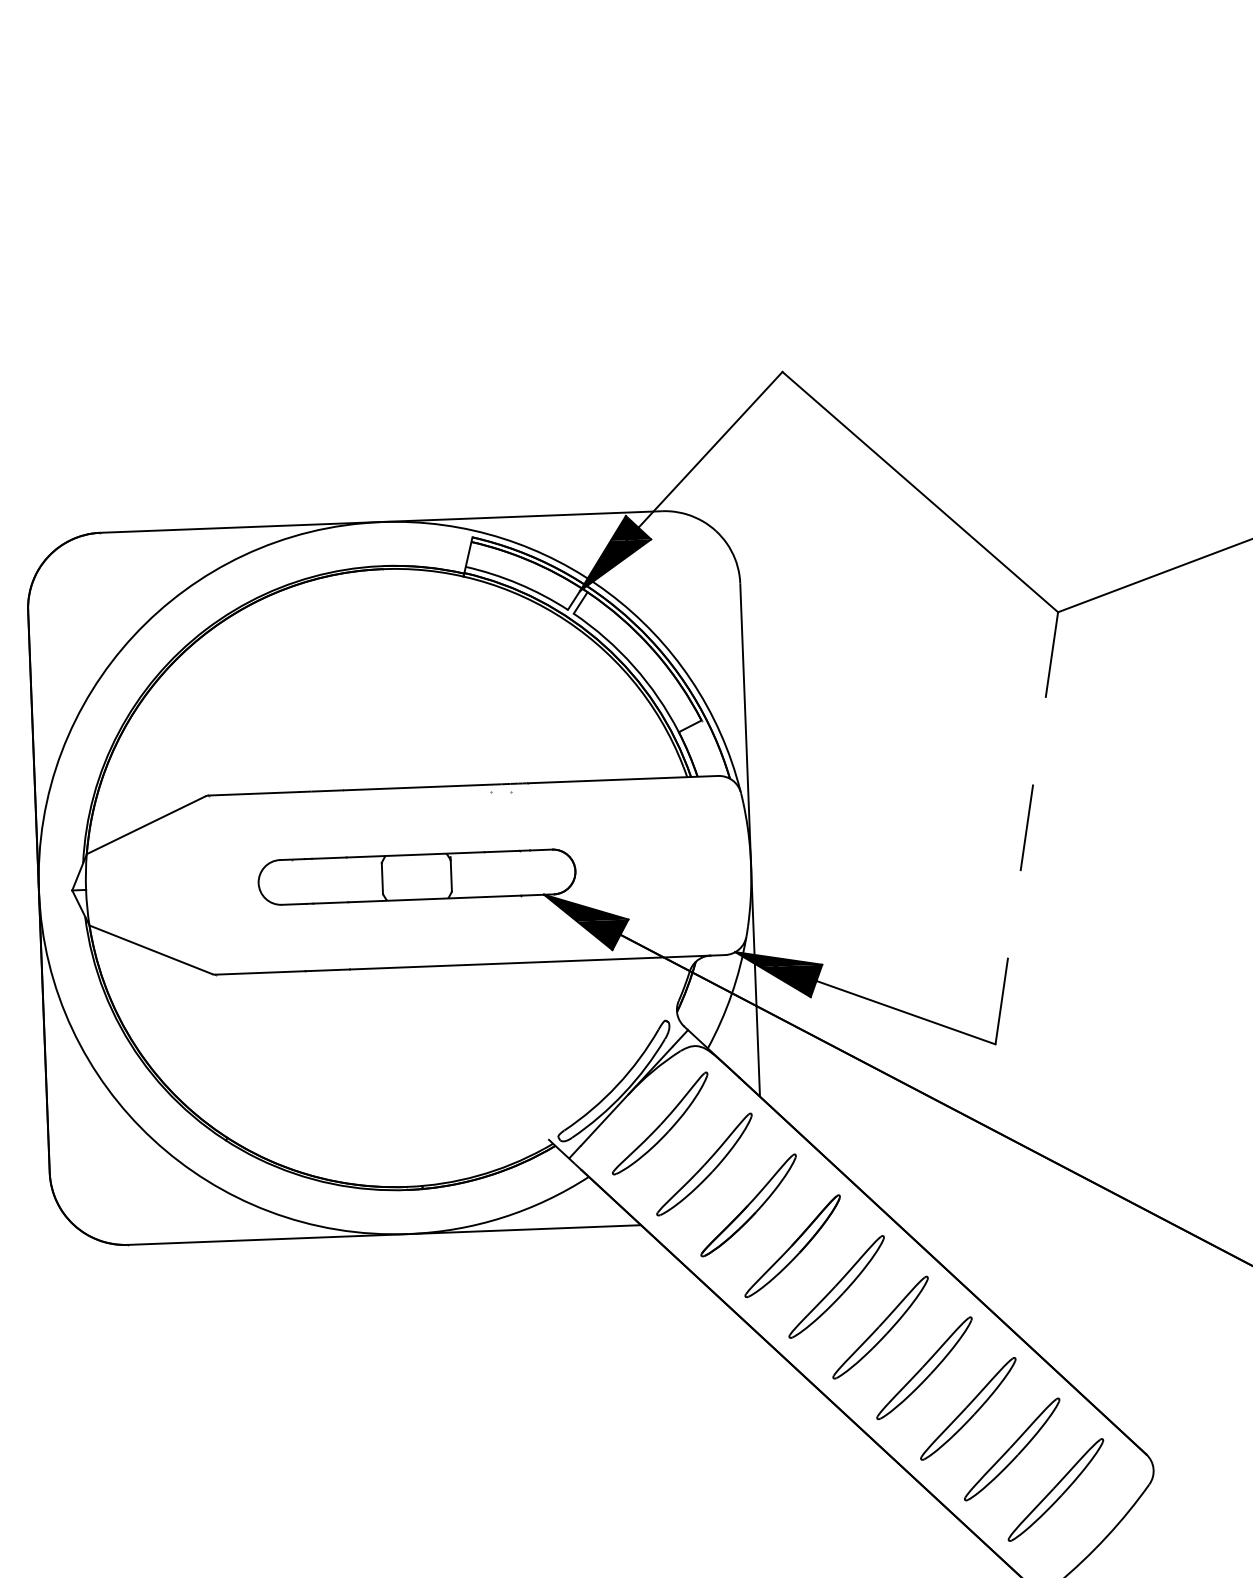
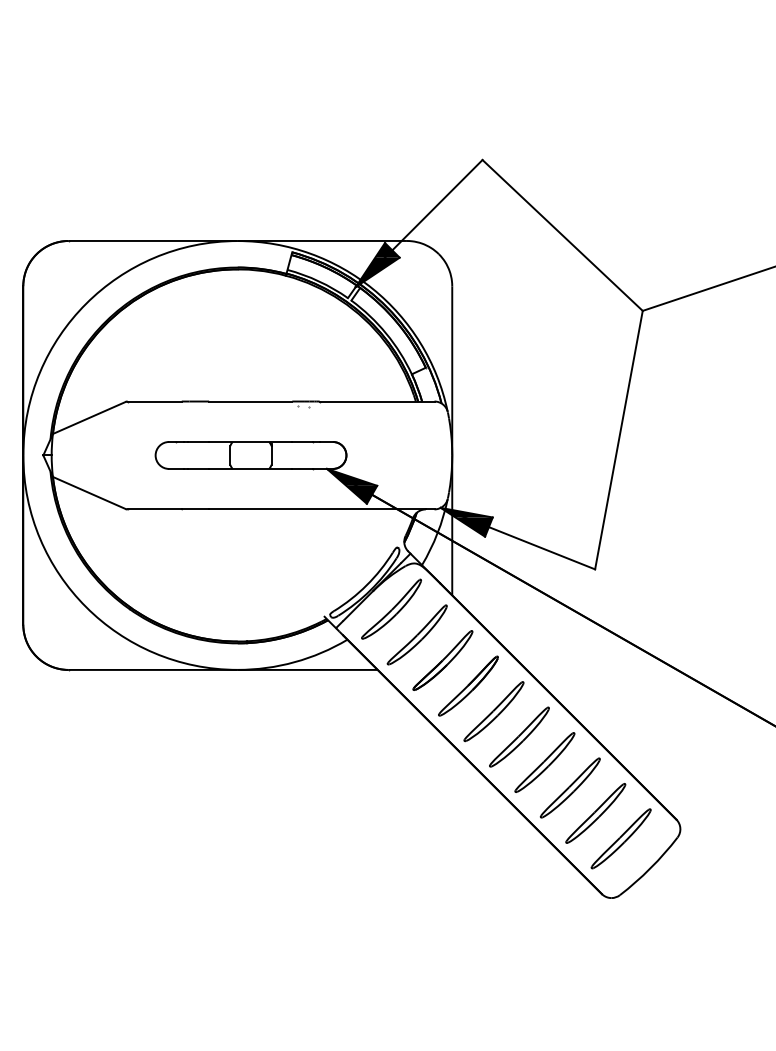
line: (1027, 827) -> (619, 439), dashed -> solid

